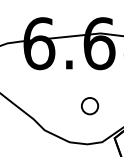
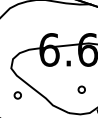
part: (89, 105) -> (81, 89), size x0.62

